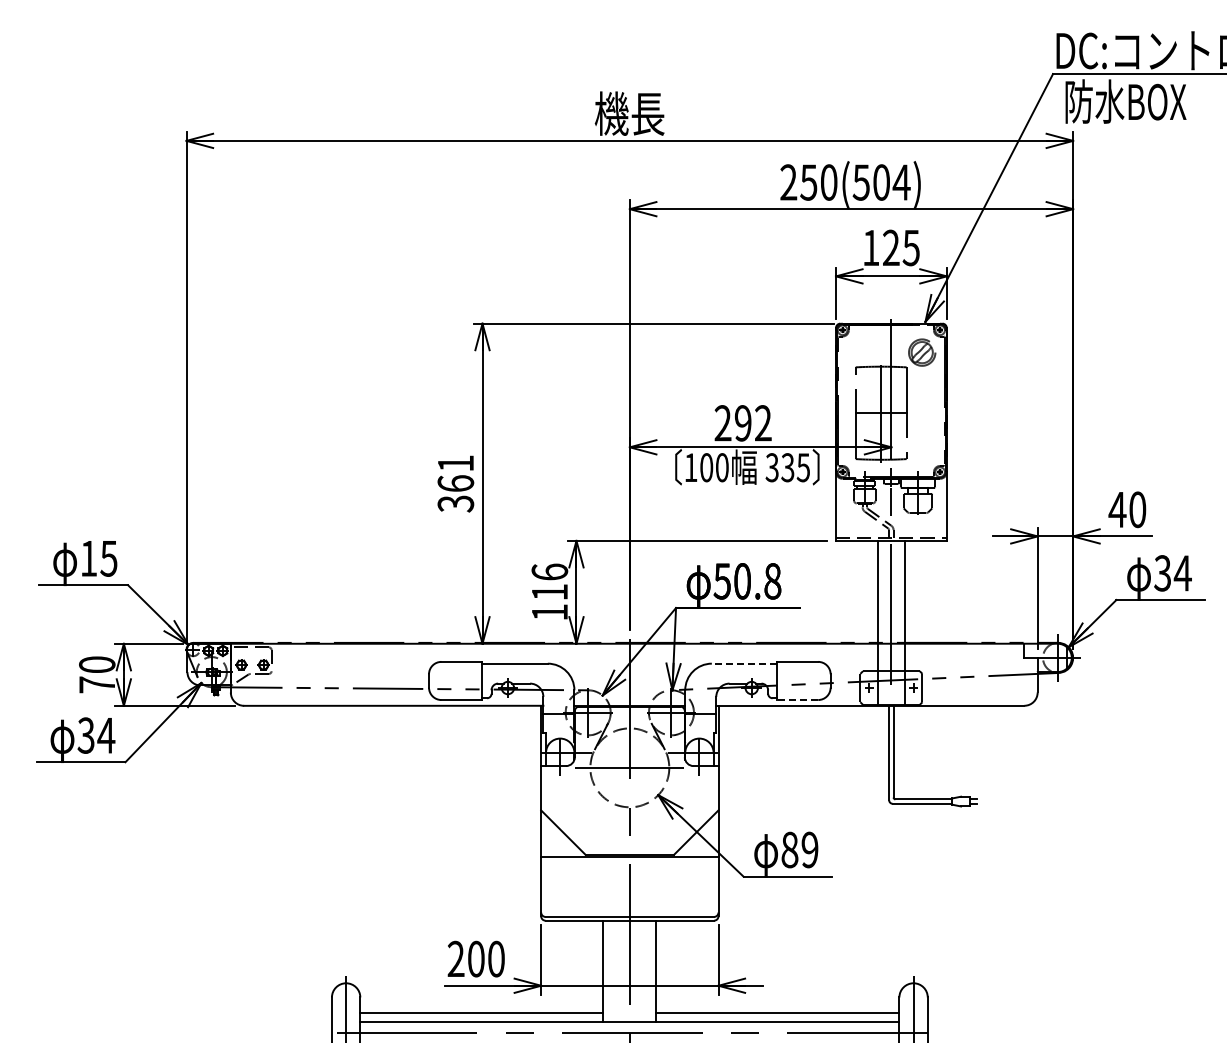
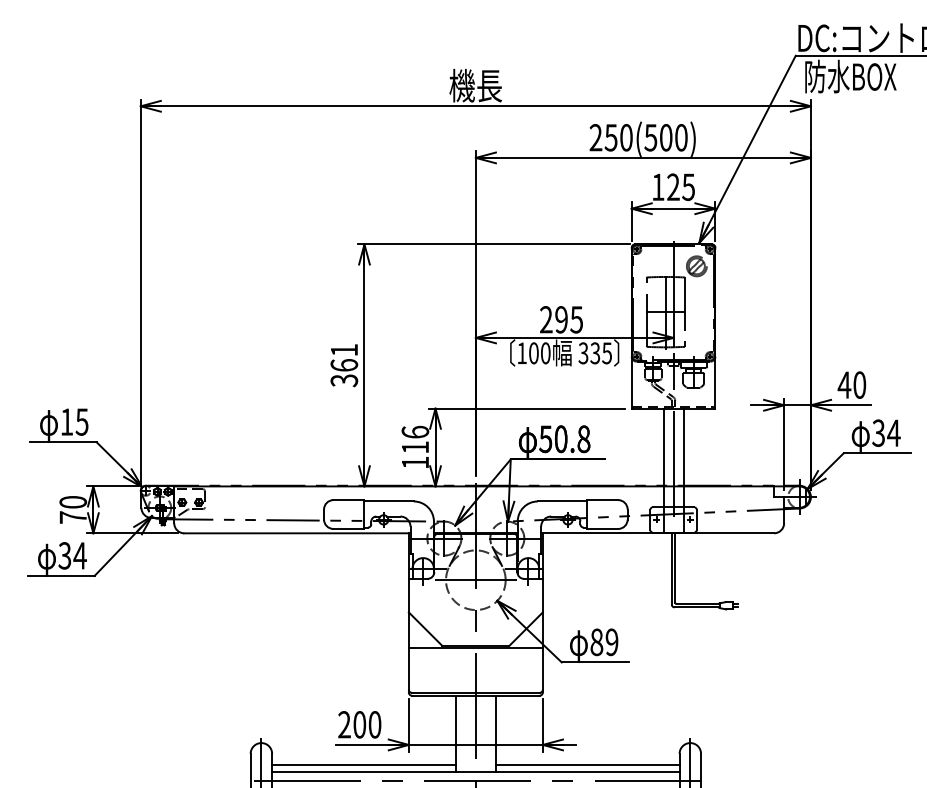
text: (901, 182) -> (681, 137), 250(504) -> 250(500)
text: (762, 423) -> (576, 319), 292 -> 295
line: (744, 663) -> (562, 501), dashed -> solid
line: (797, 700) -> (602, 529), dashed -> solid

